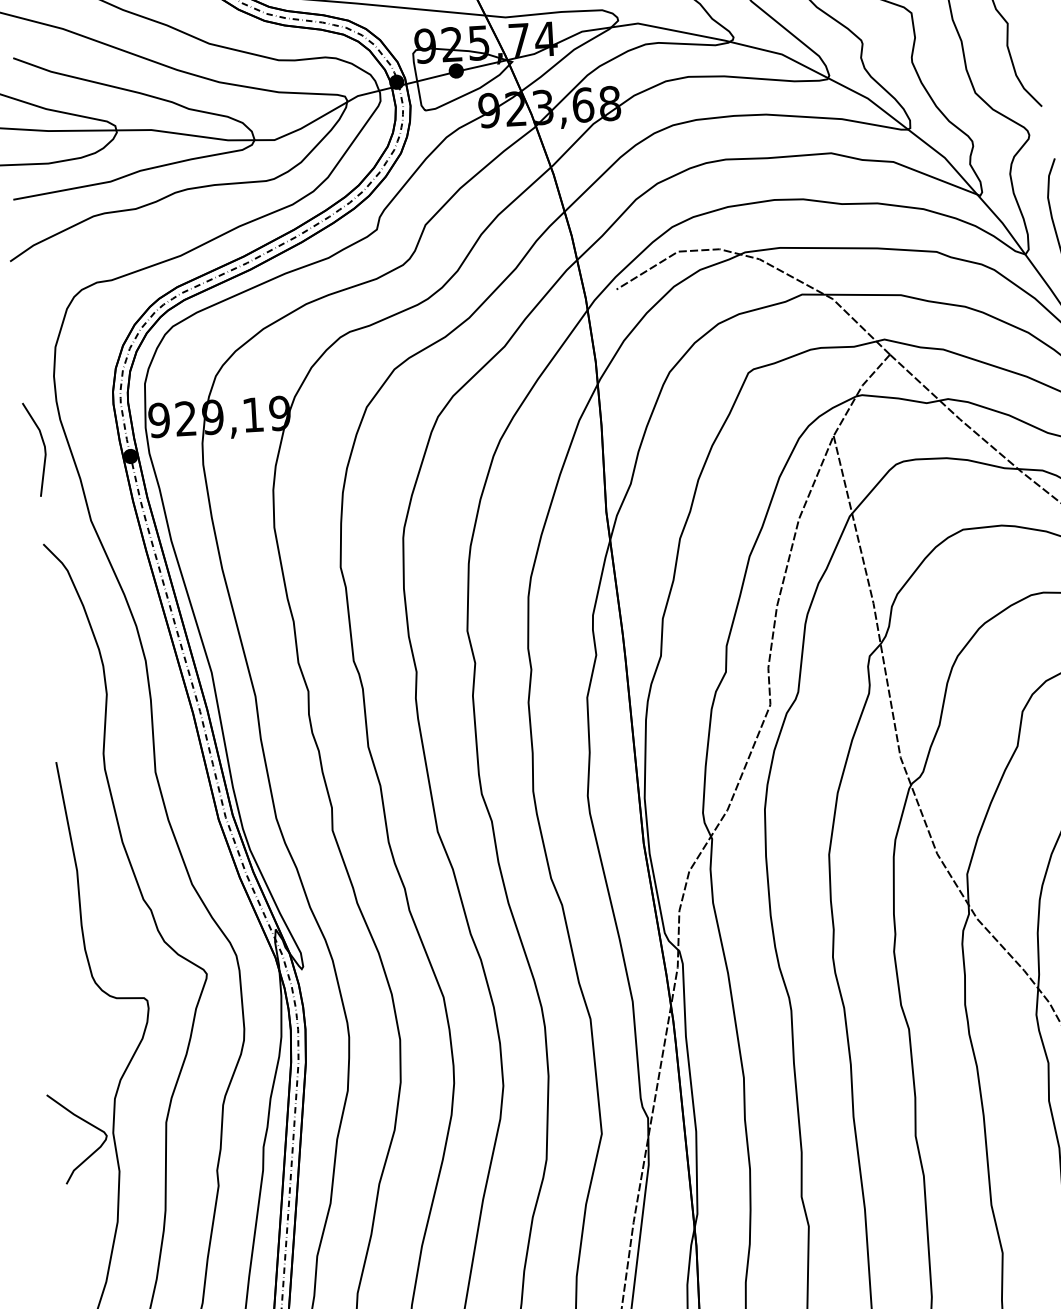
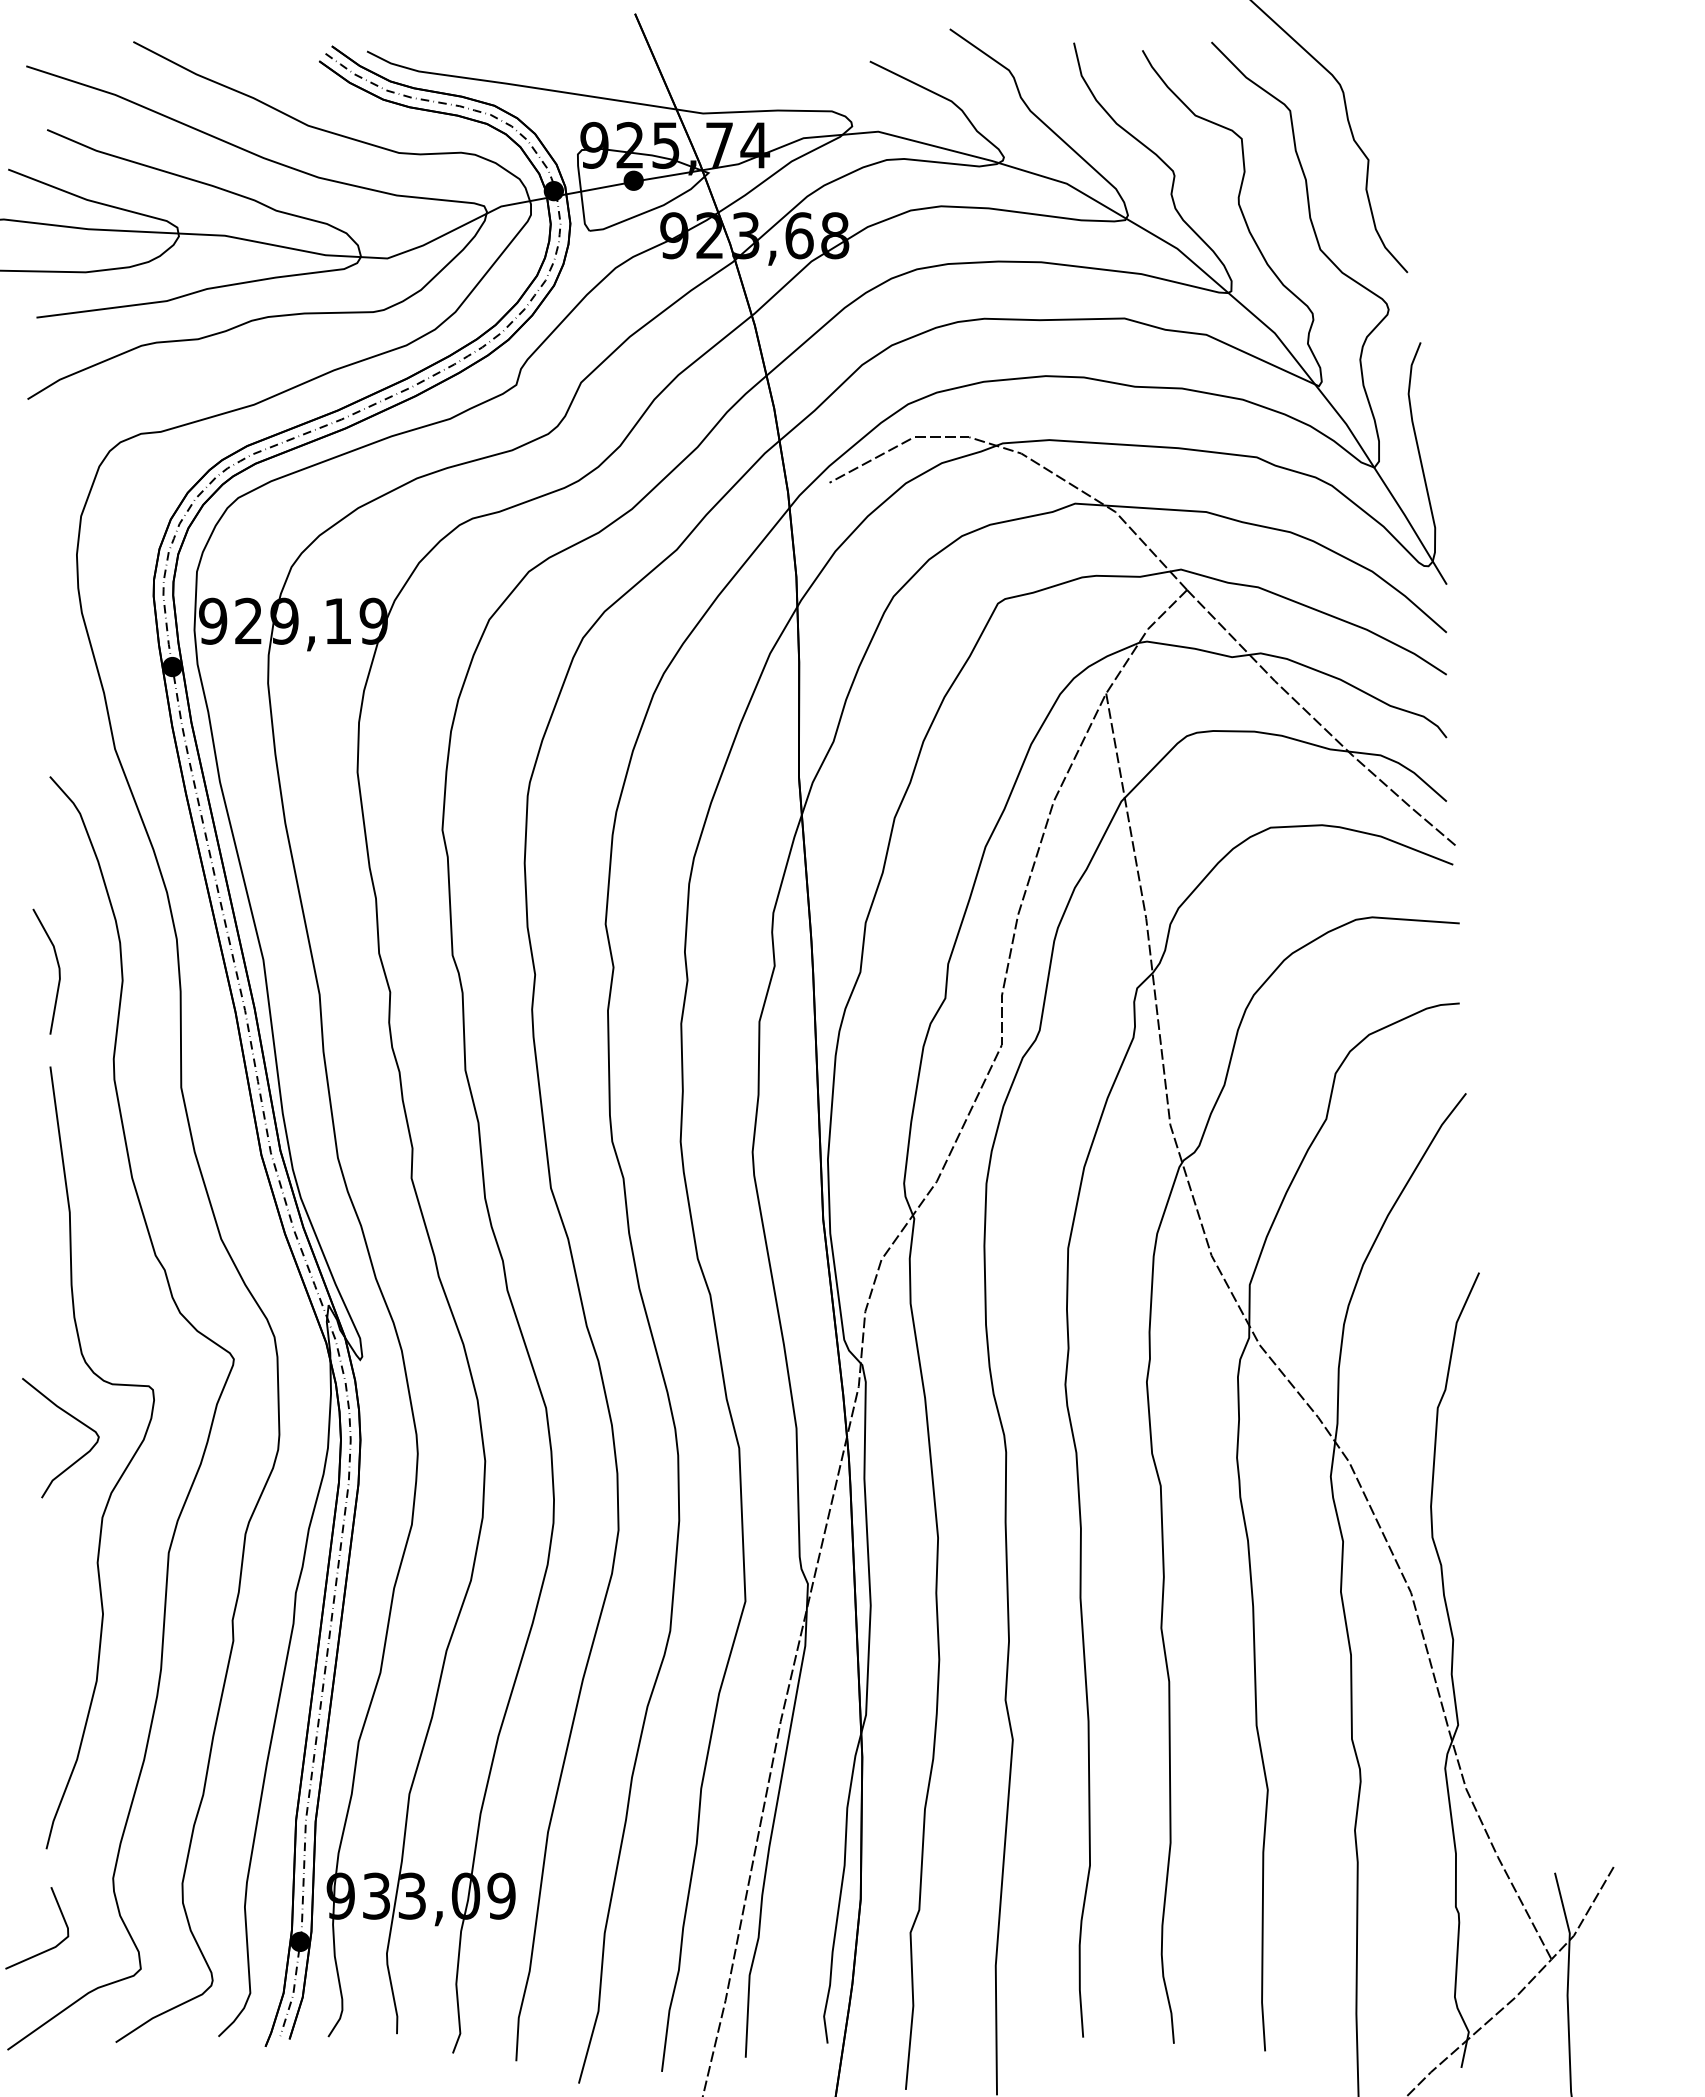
line: (44, 449) -> (58, 971), moved
curve: (86, 1123) -> (73, 1418), moved

